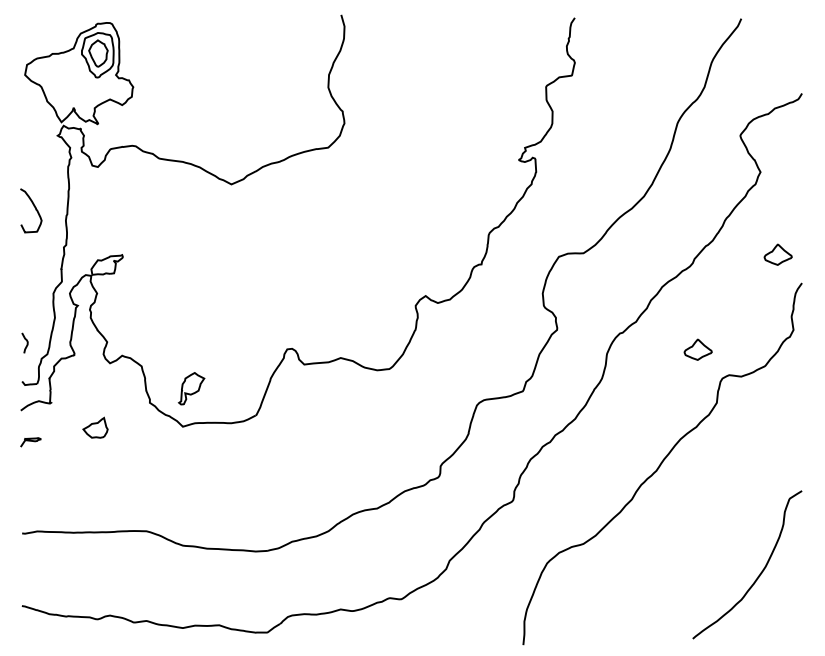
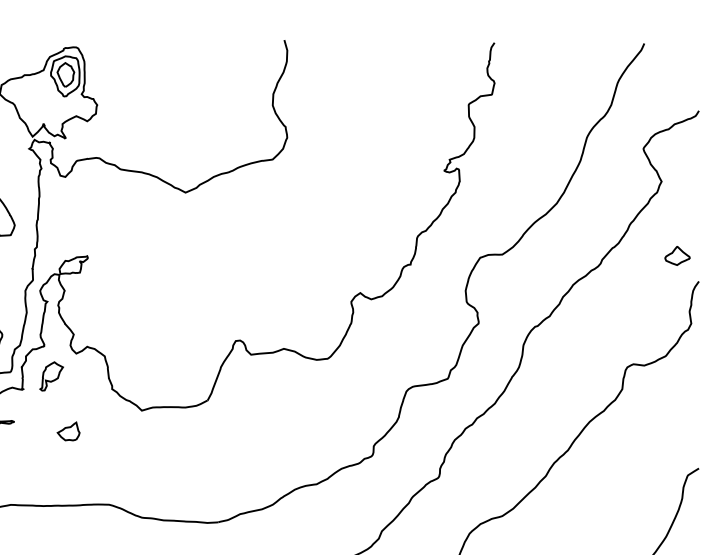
part: (697, 349) -> (604, 341), removed
part: (191, 388) -> (51, 376), moved
part: (95, 427) -> (68, 431), moved

